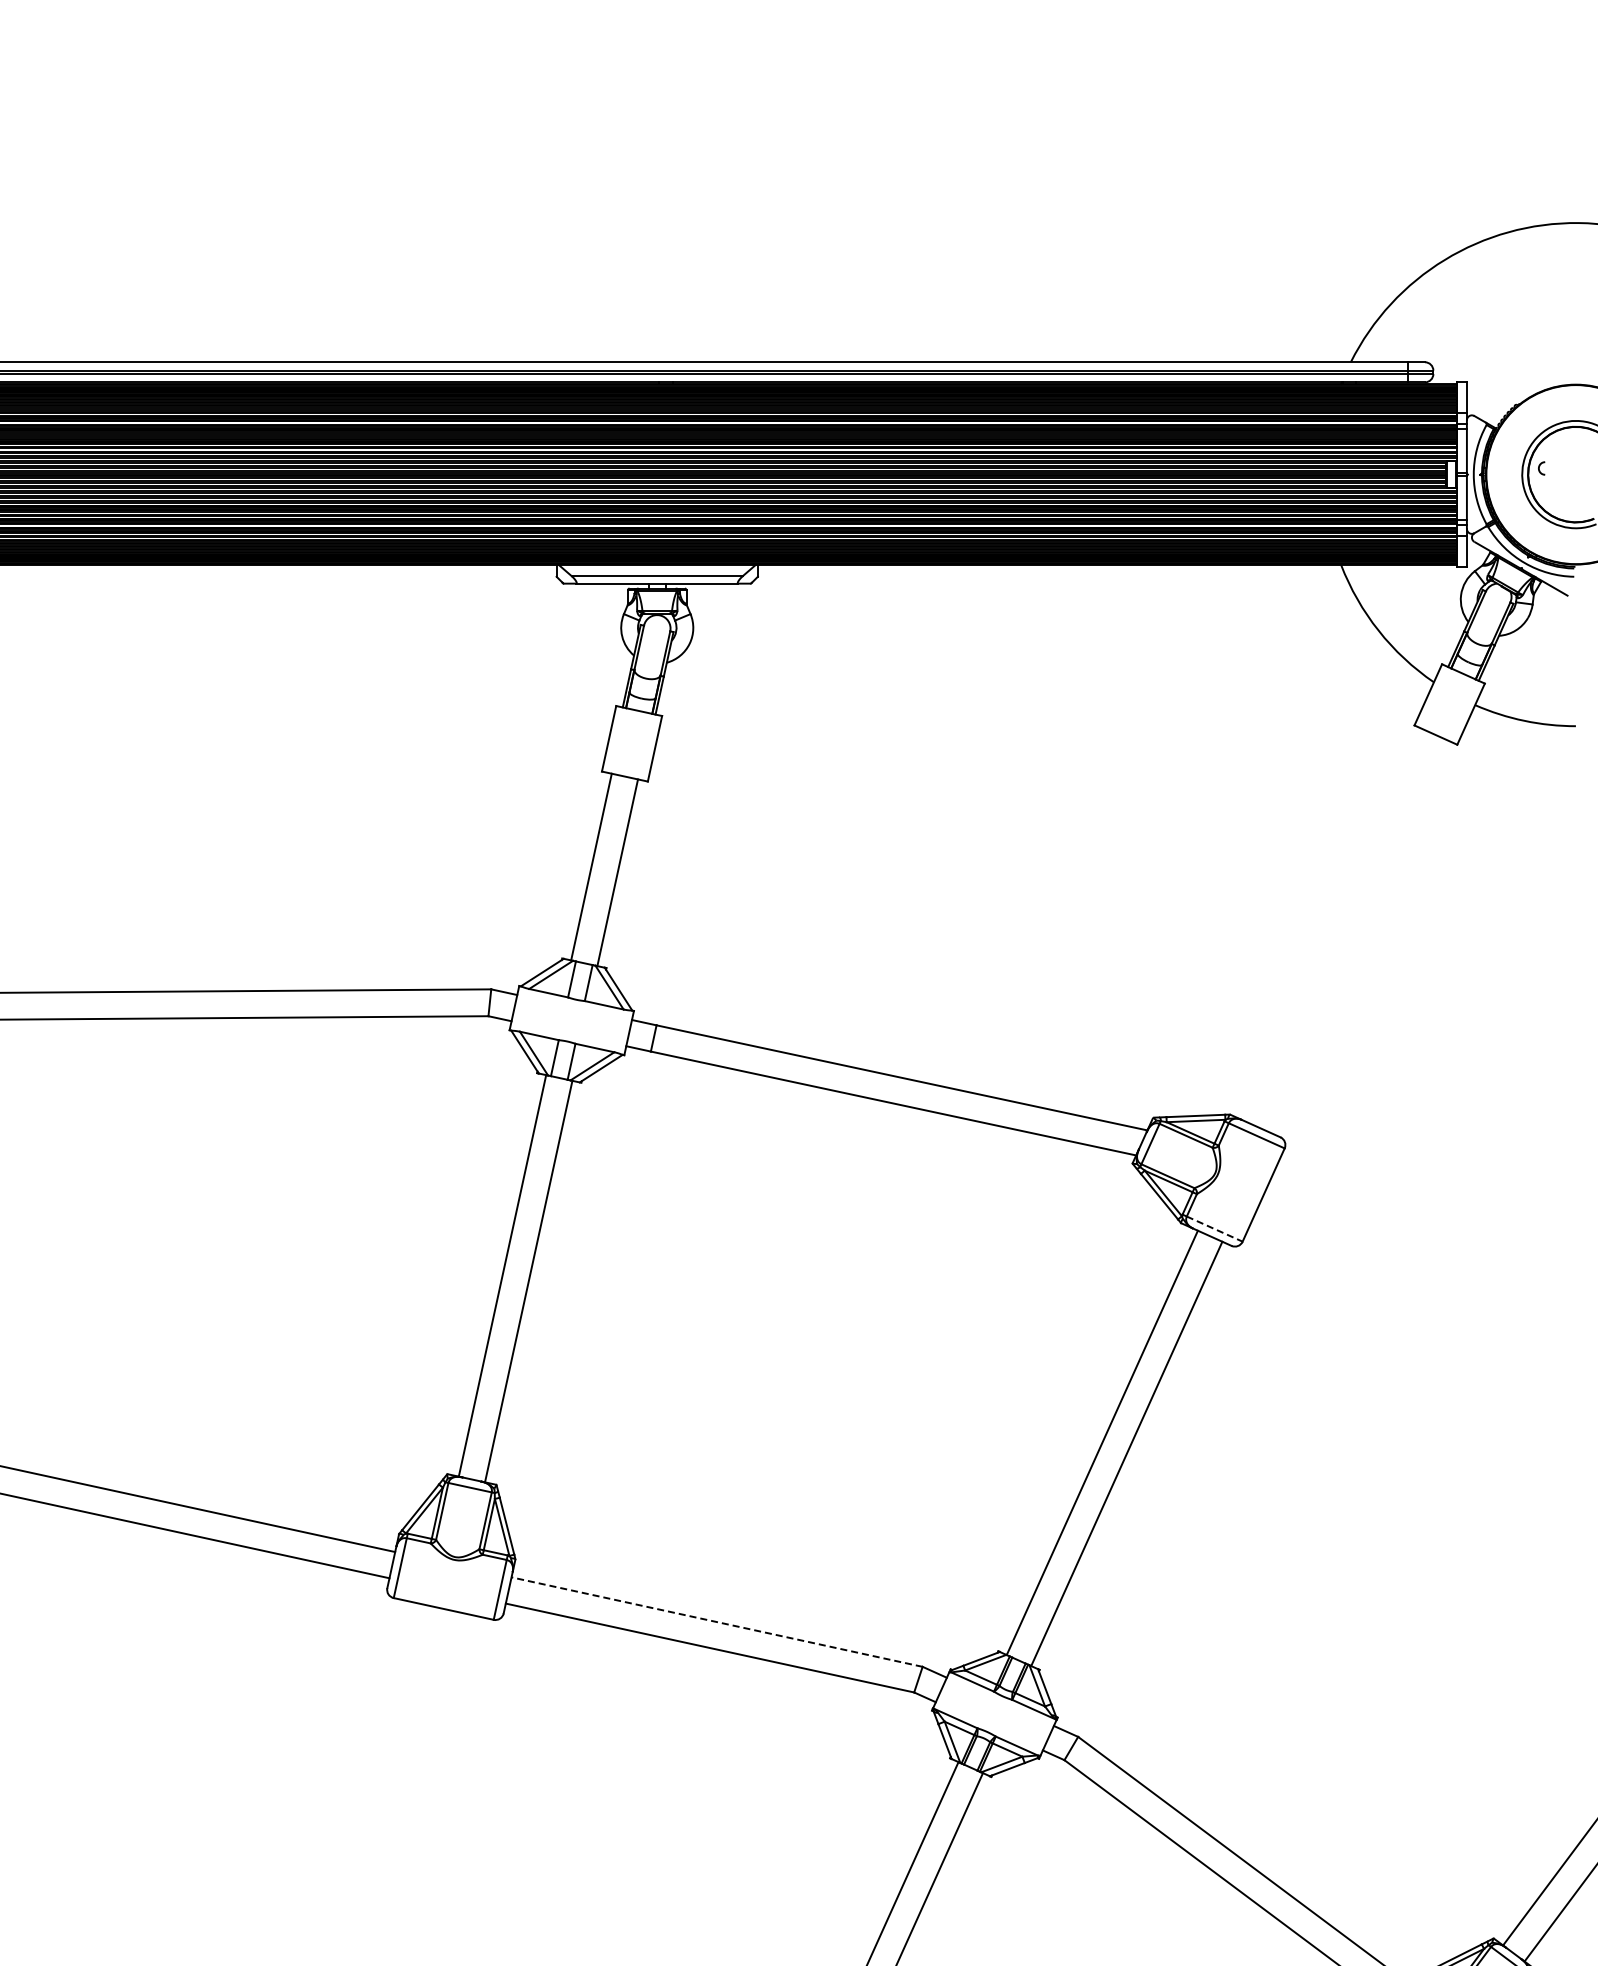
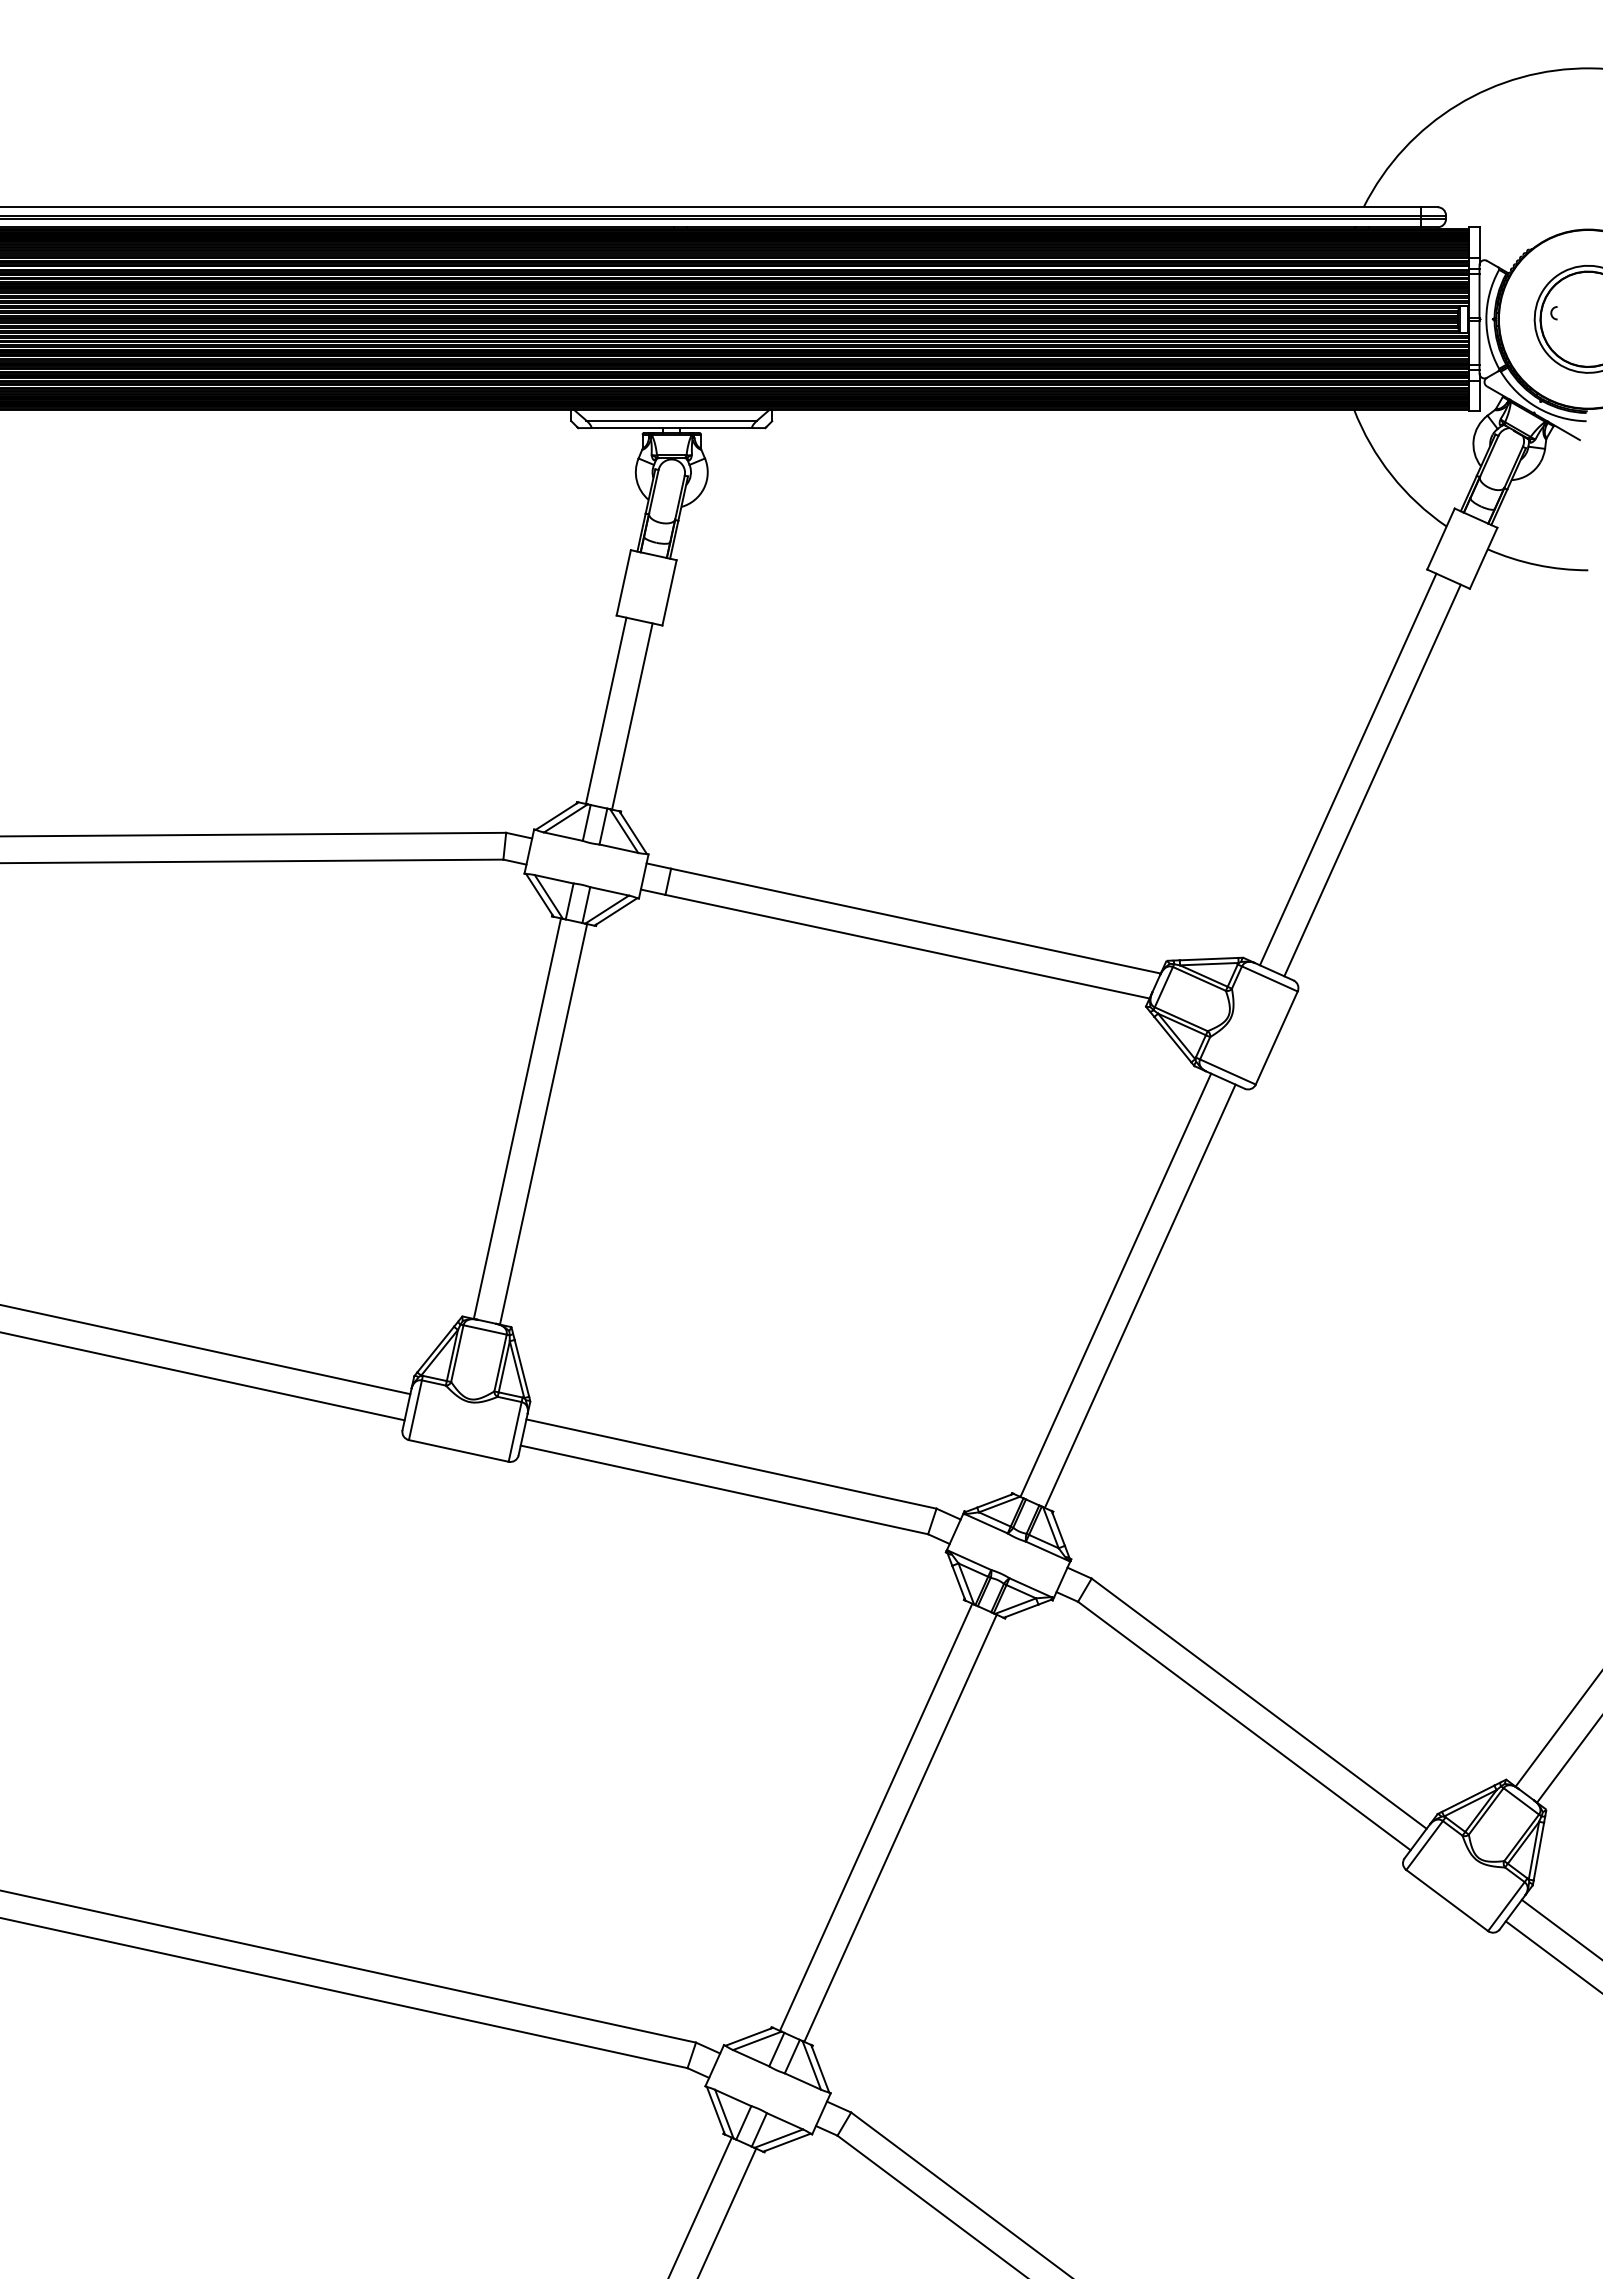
line: (1334, 925) -> (1347, 769), added
line: (1359, 936) -> (1372, 780), added
line: (1214, 1229) -> (1227, 1072), dashed -> solid
line: (717, 1622) -> (731, 1464), dashed -> solid

